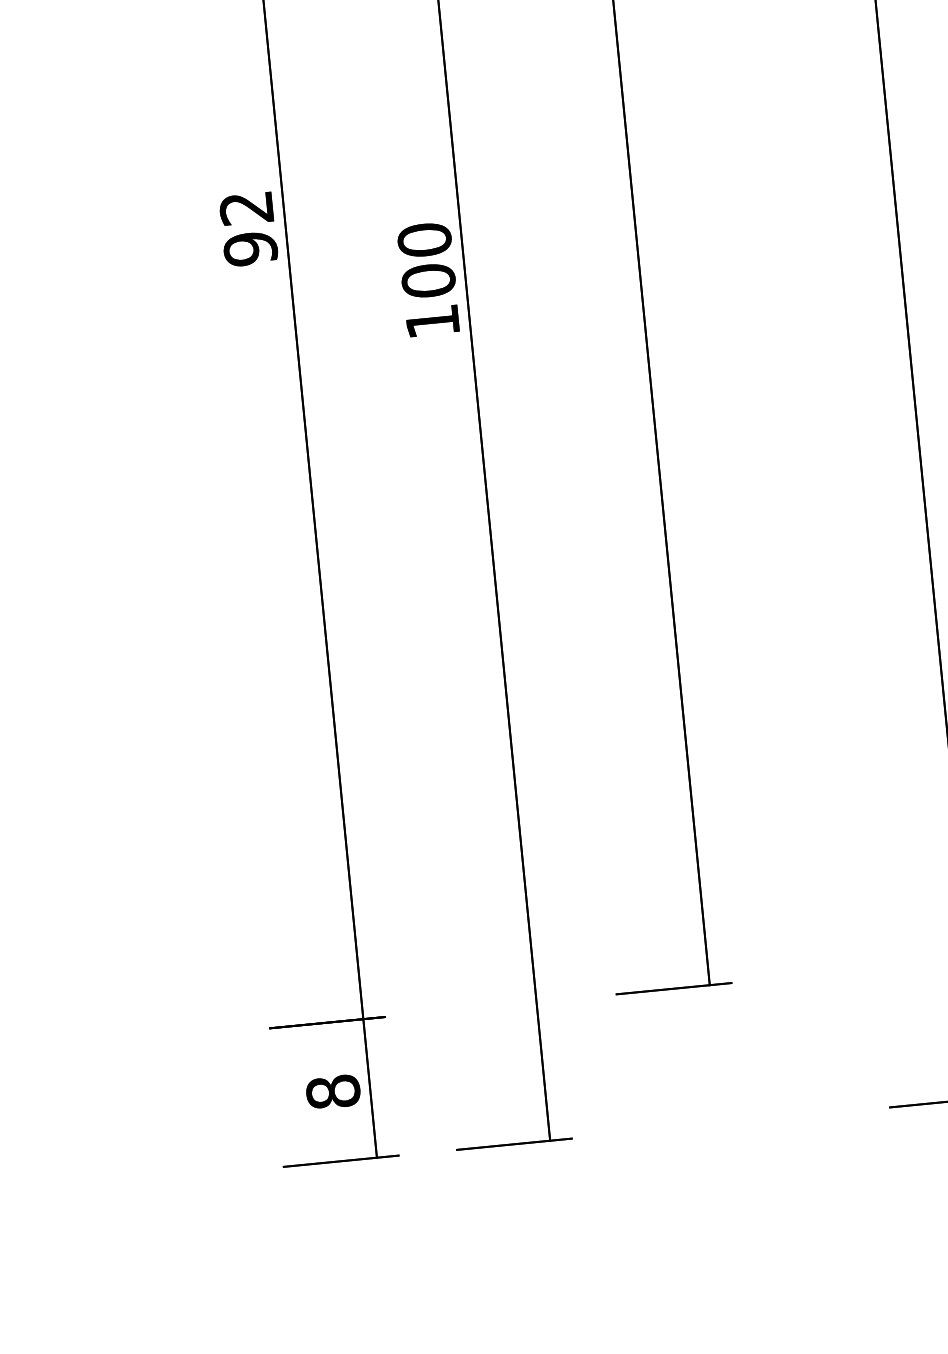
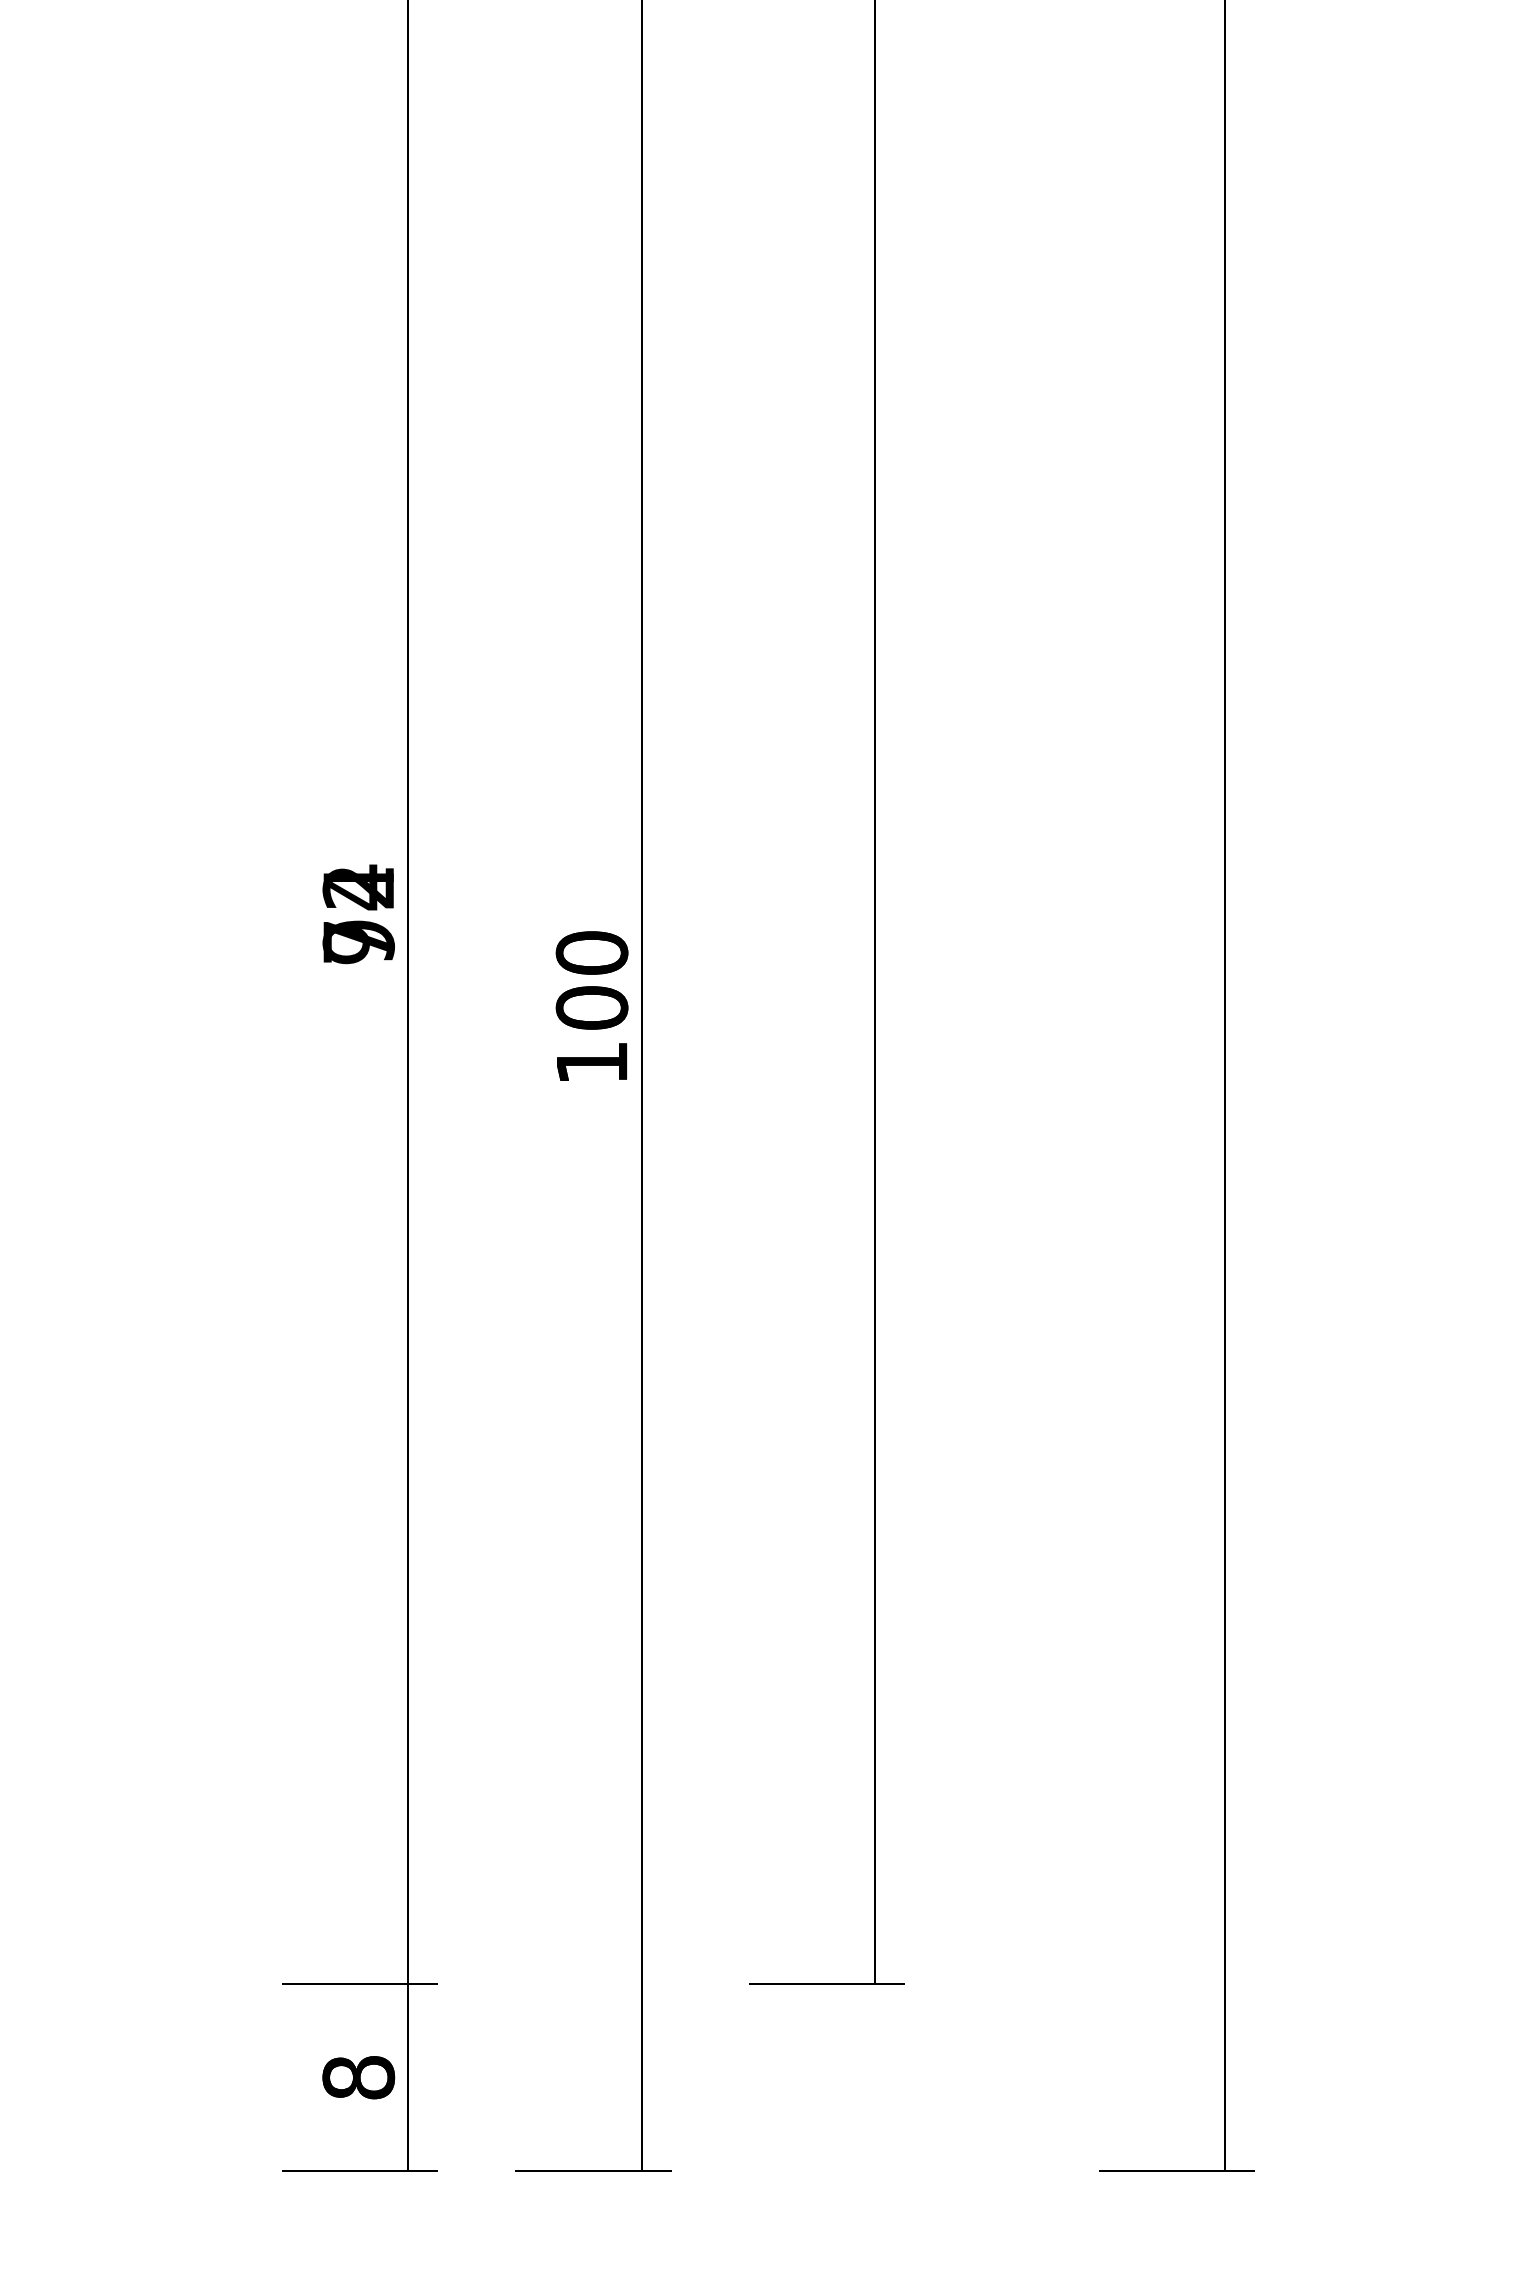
text: (248, 228) -> (358, 914), 92 -> 74

